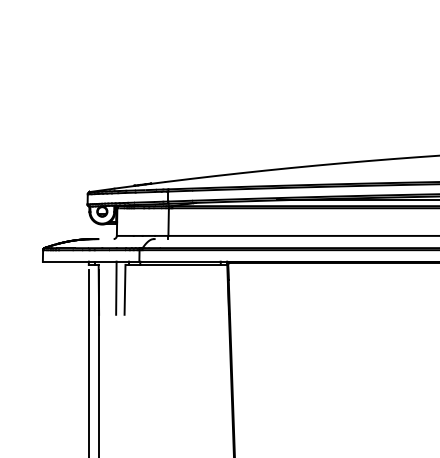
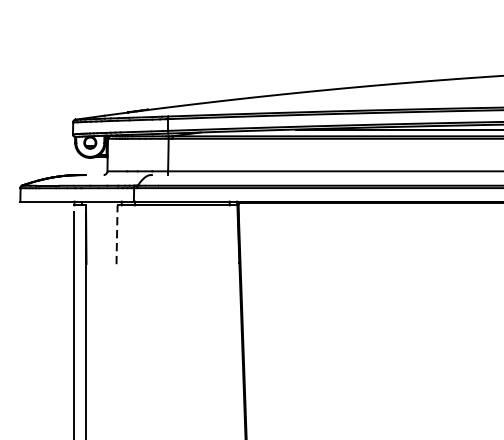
line: (116, 287) -> (107, 232), removed
line: (125, 289) -> (117, 234), solid -> dashed

